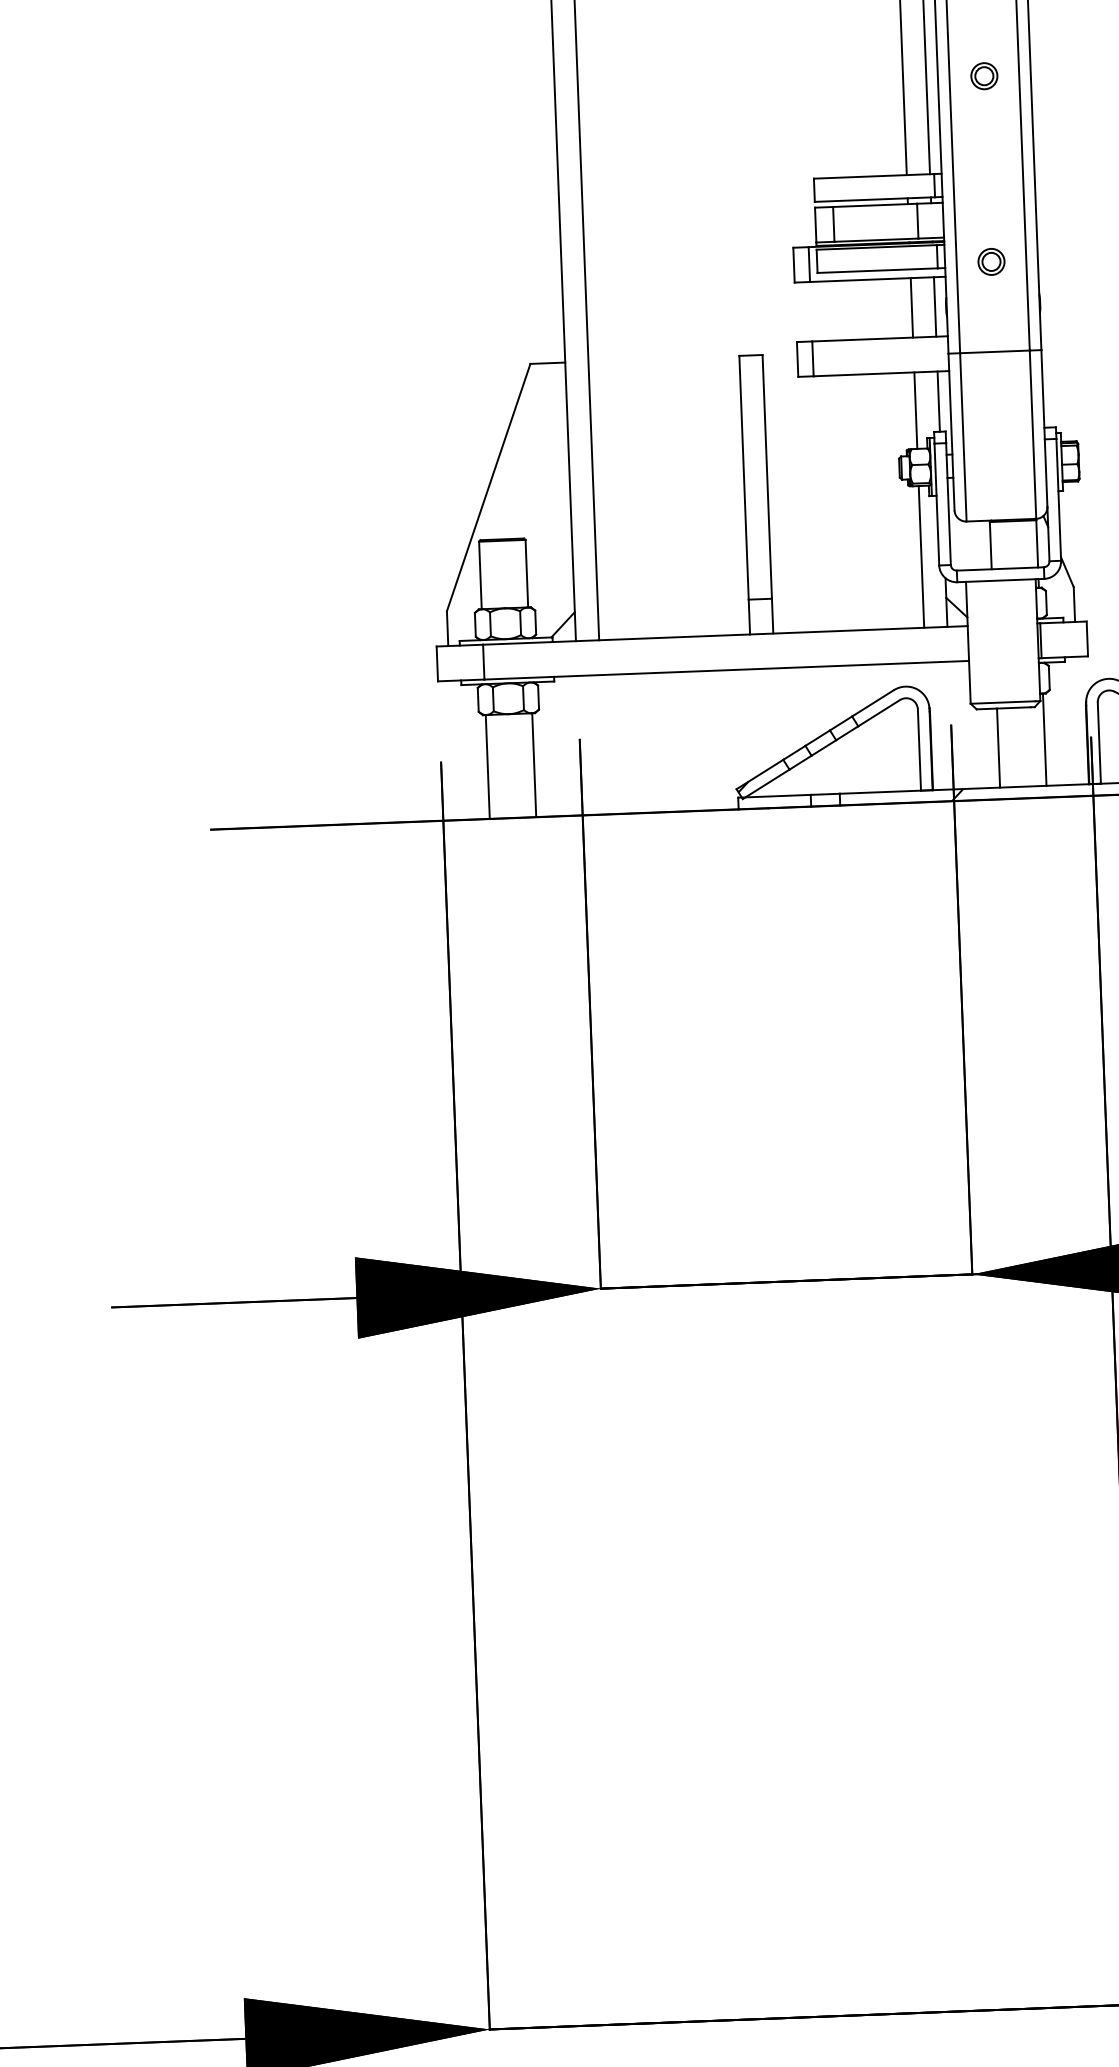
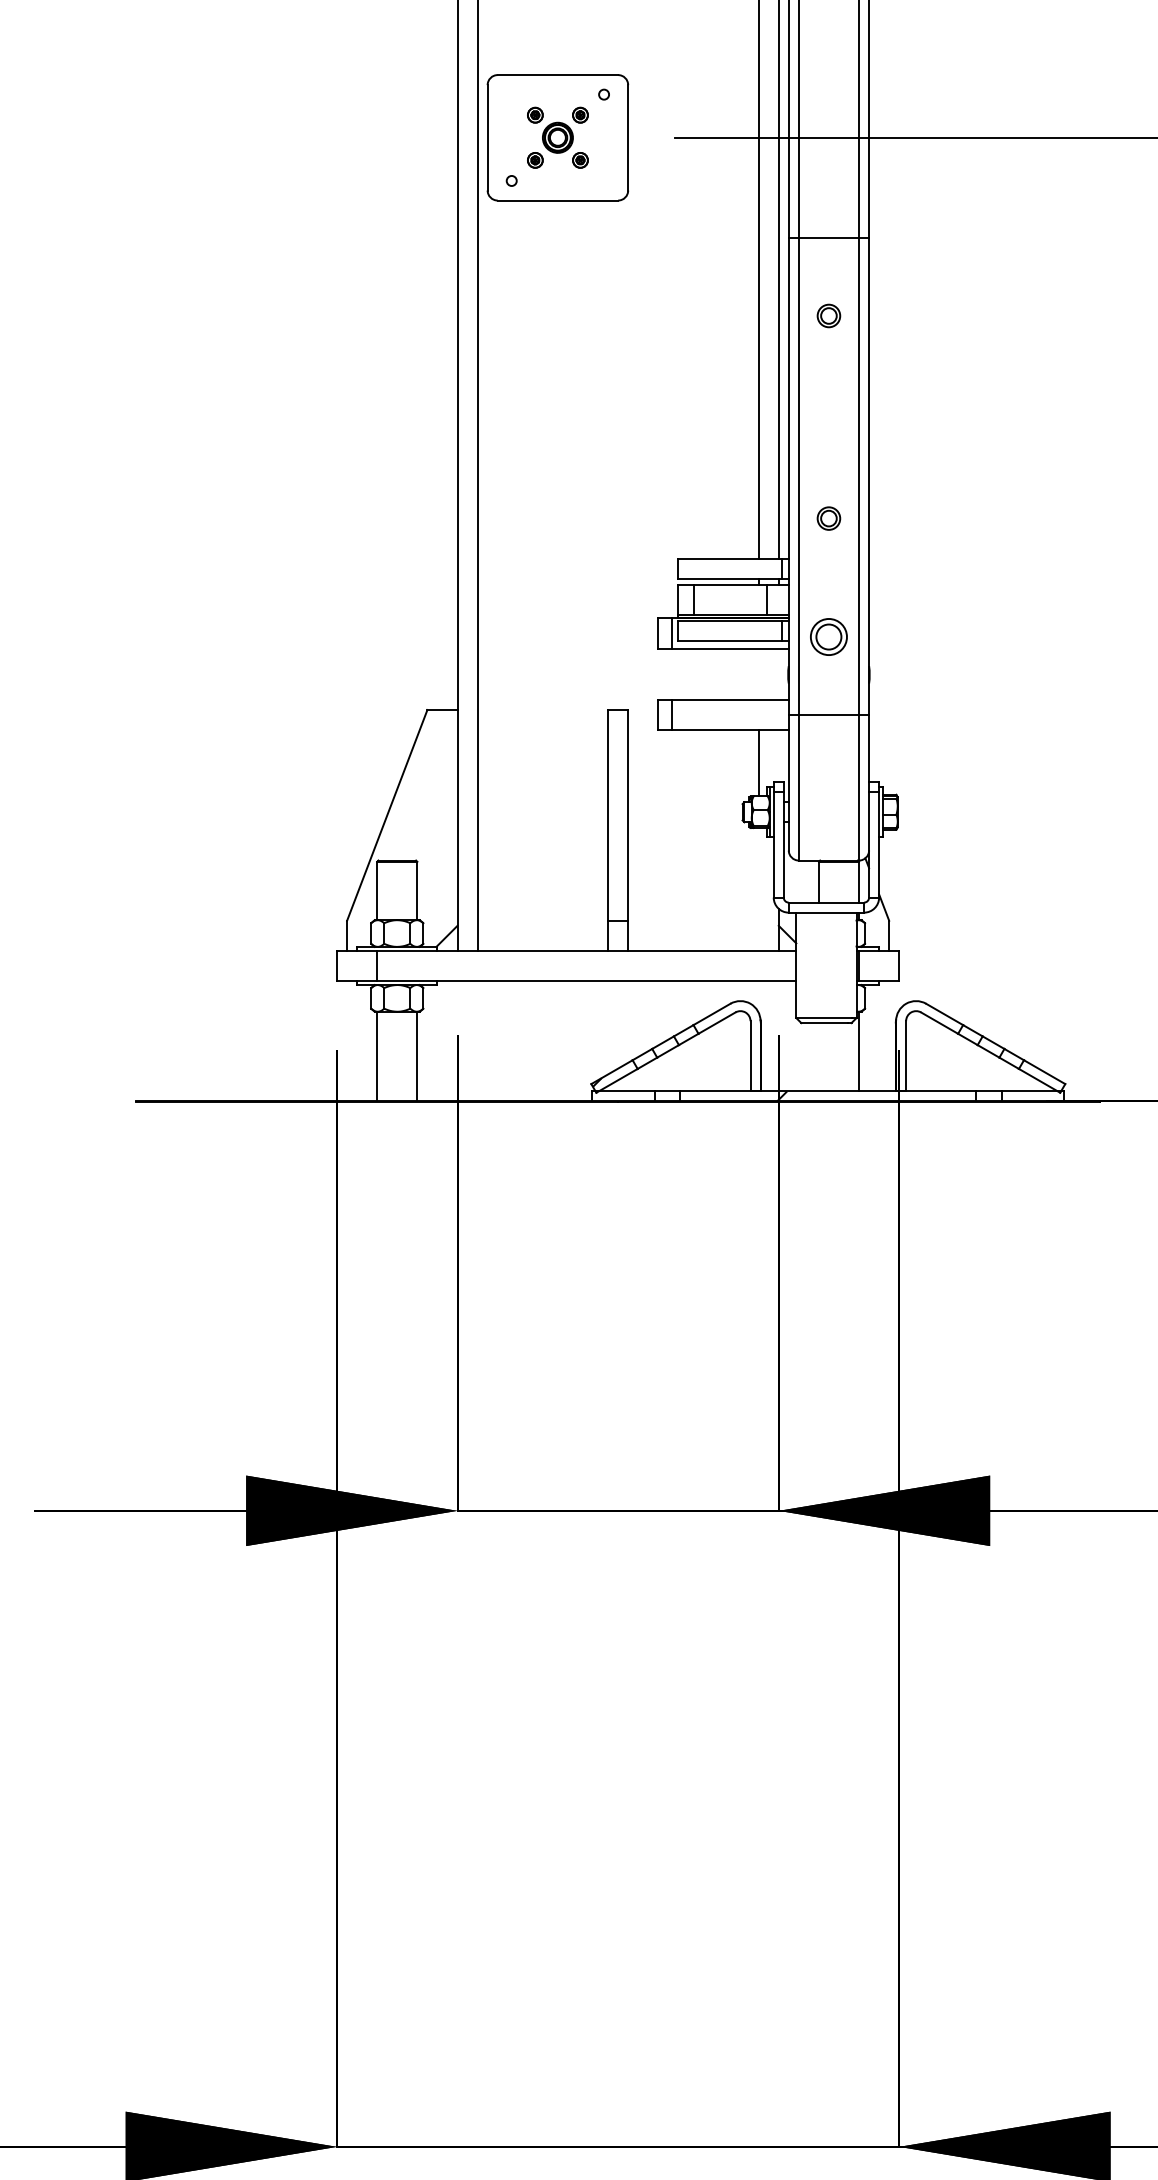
part: (983, 76) -> (828, 518), moved
part: (990, 262) -> (828, 637), size x1.6
line: (934, 306) -> (778, 673), removed
line: (911, 307) -> (758, 673), removed
line: (938, 402) -> (778, 756), removed
line: (921, 556) -> (758, 889), removed
line: (998, 748) -> (818, 1057), removed

